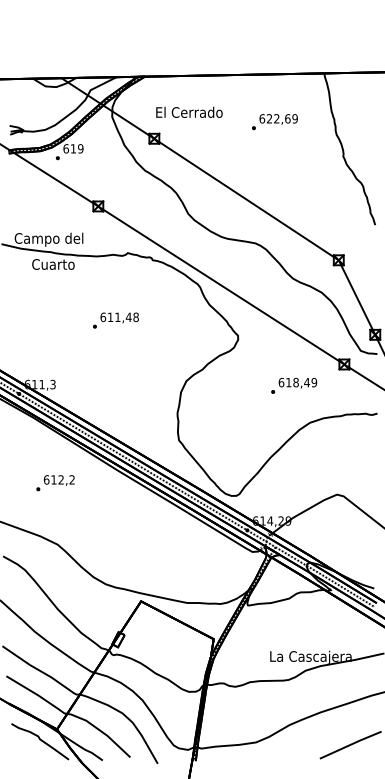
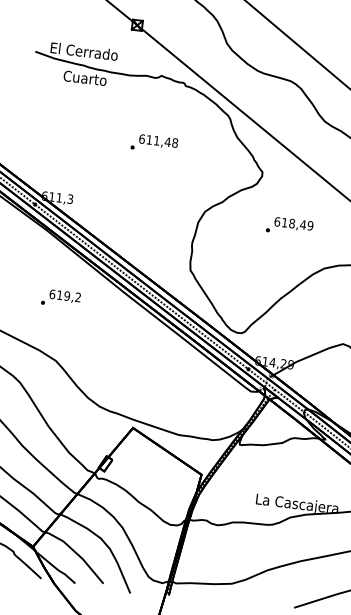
text: (48, 239) -> (83, 52), Campo del -> El Cerrado
text: (115, 320) -> (154, 143), moved
text: (294, 385) -> (290, 226), moved
text: (60, 479) -> (66, 295), 612,2 -> 619,2

